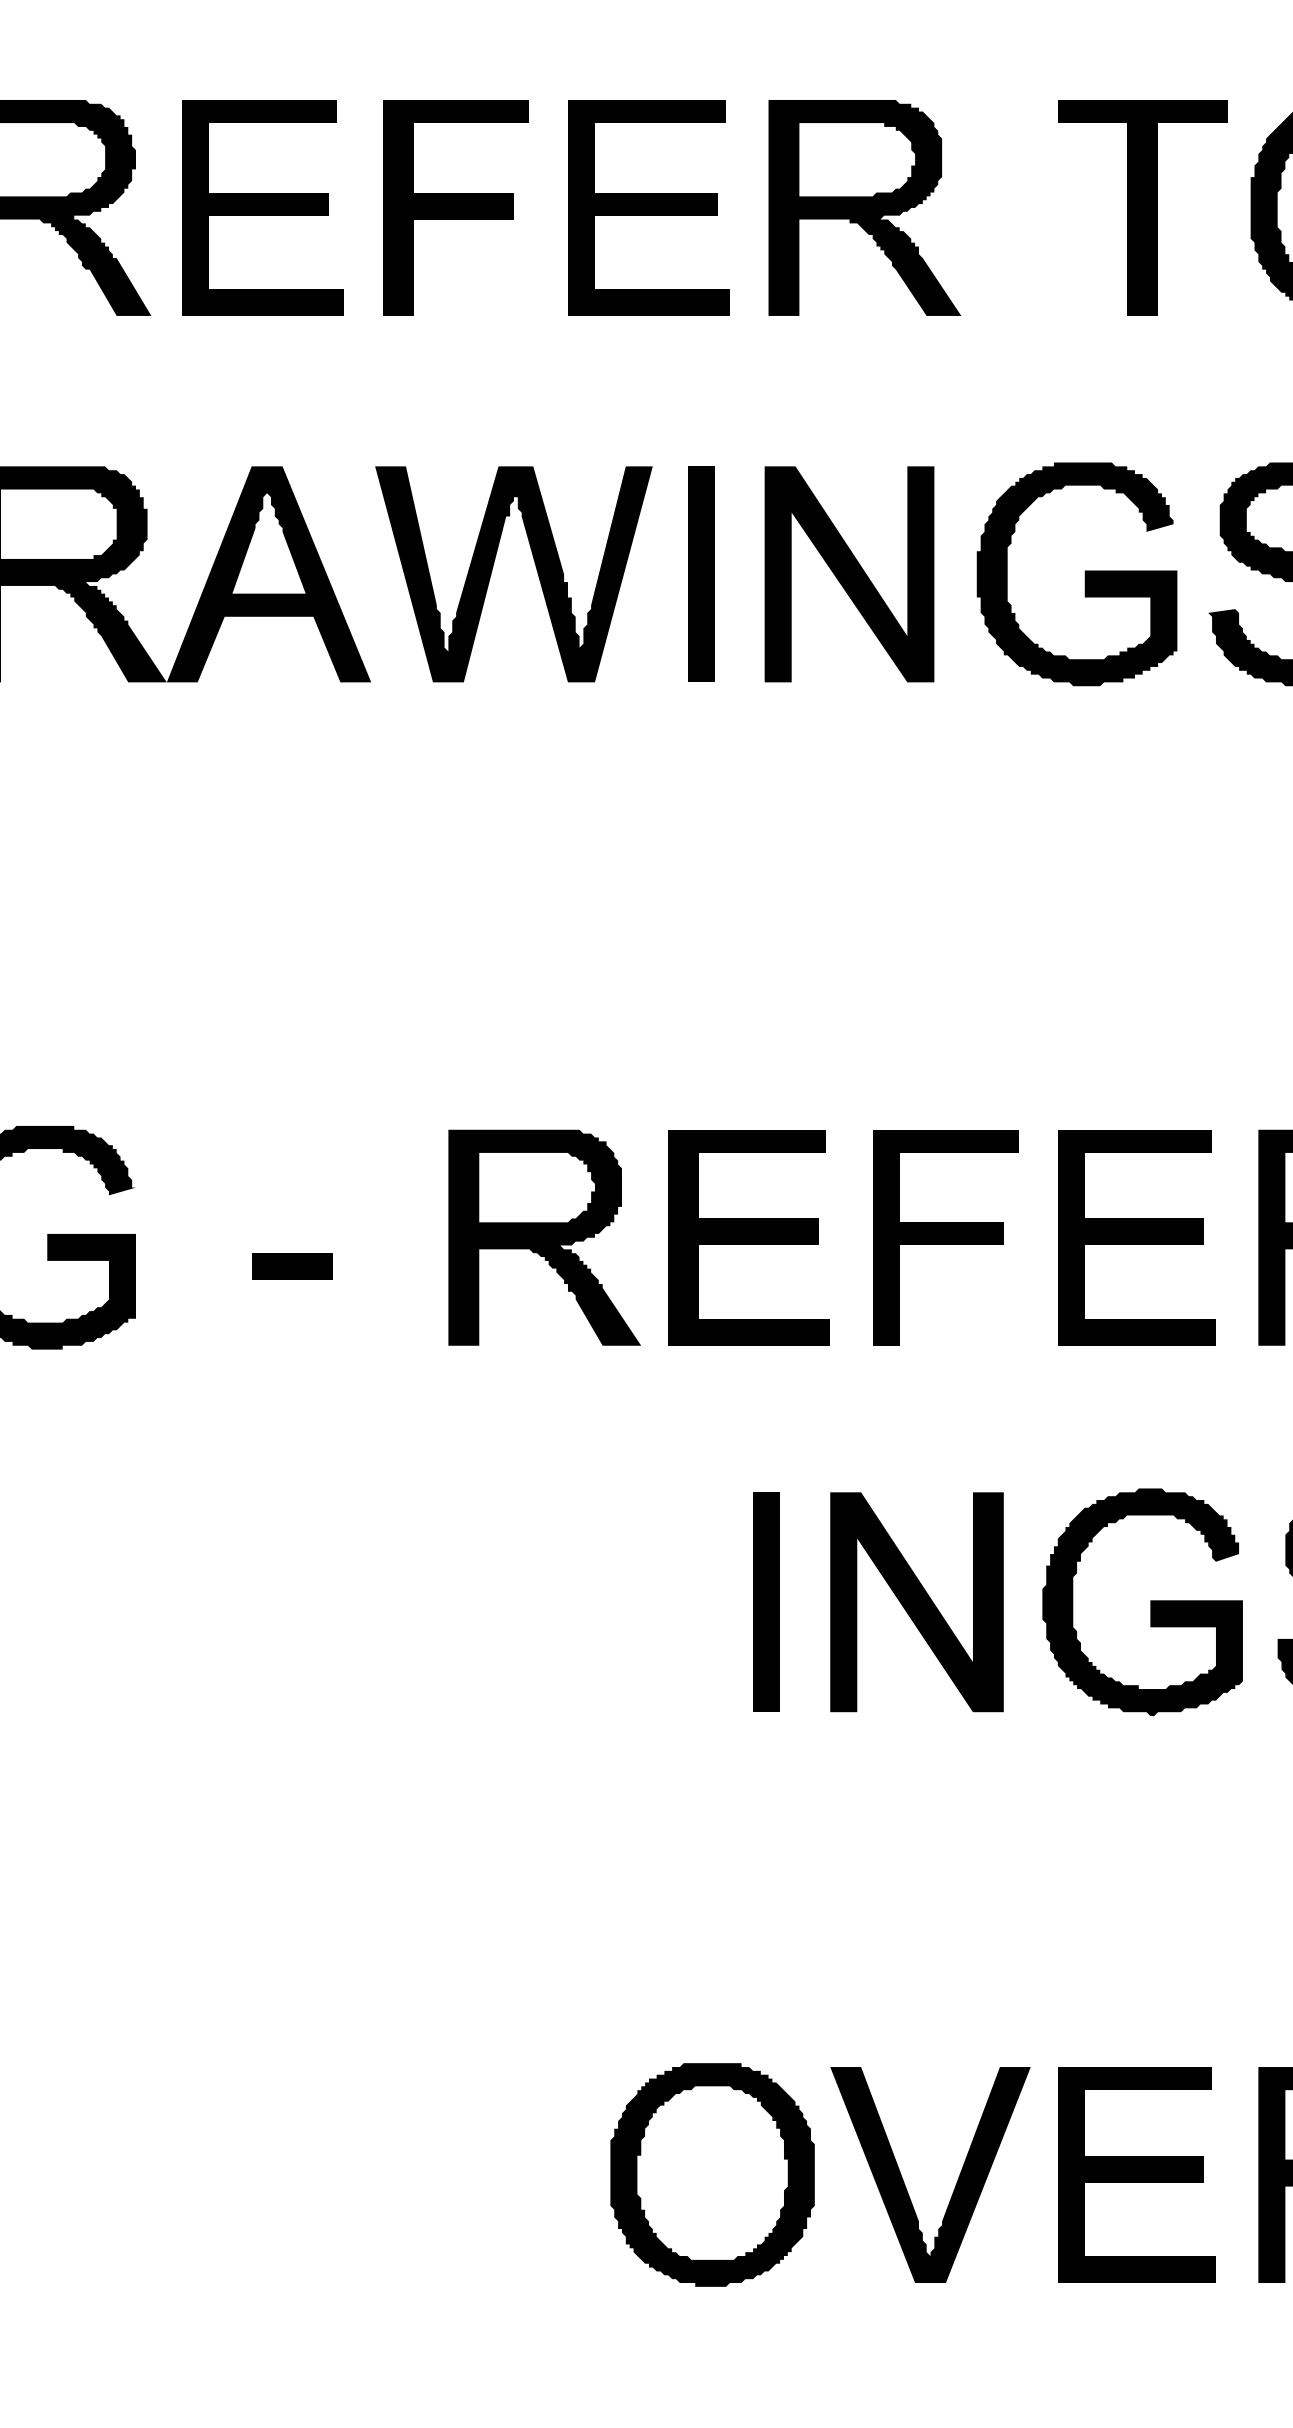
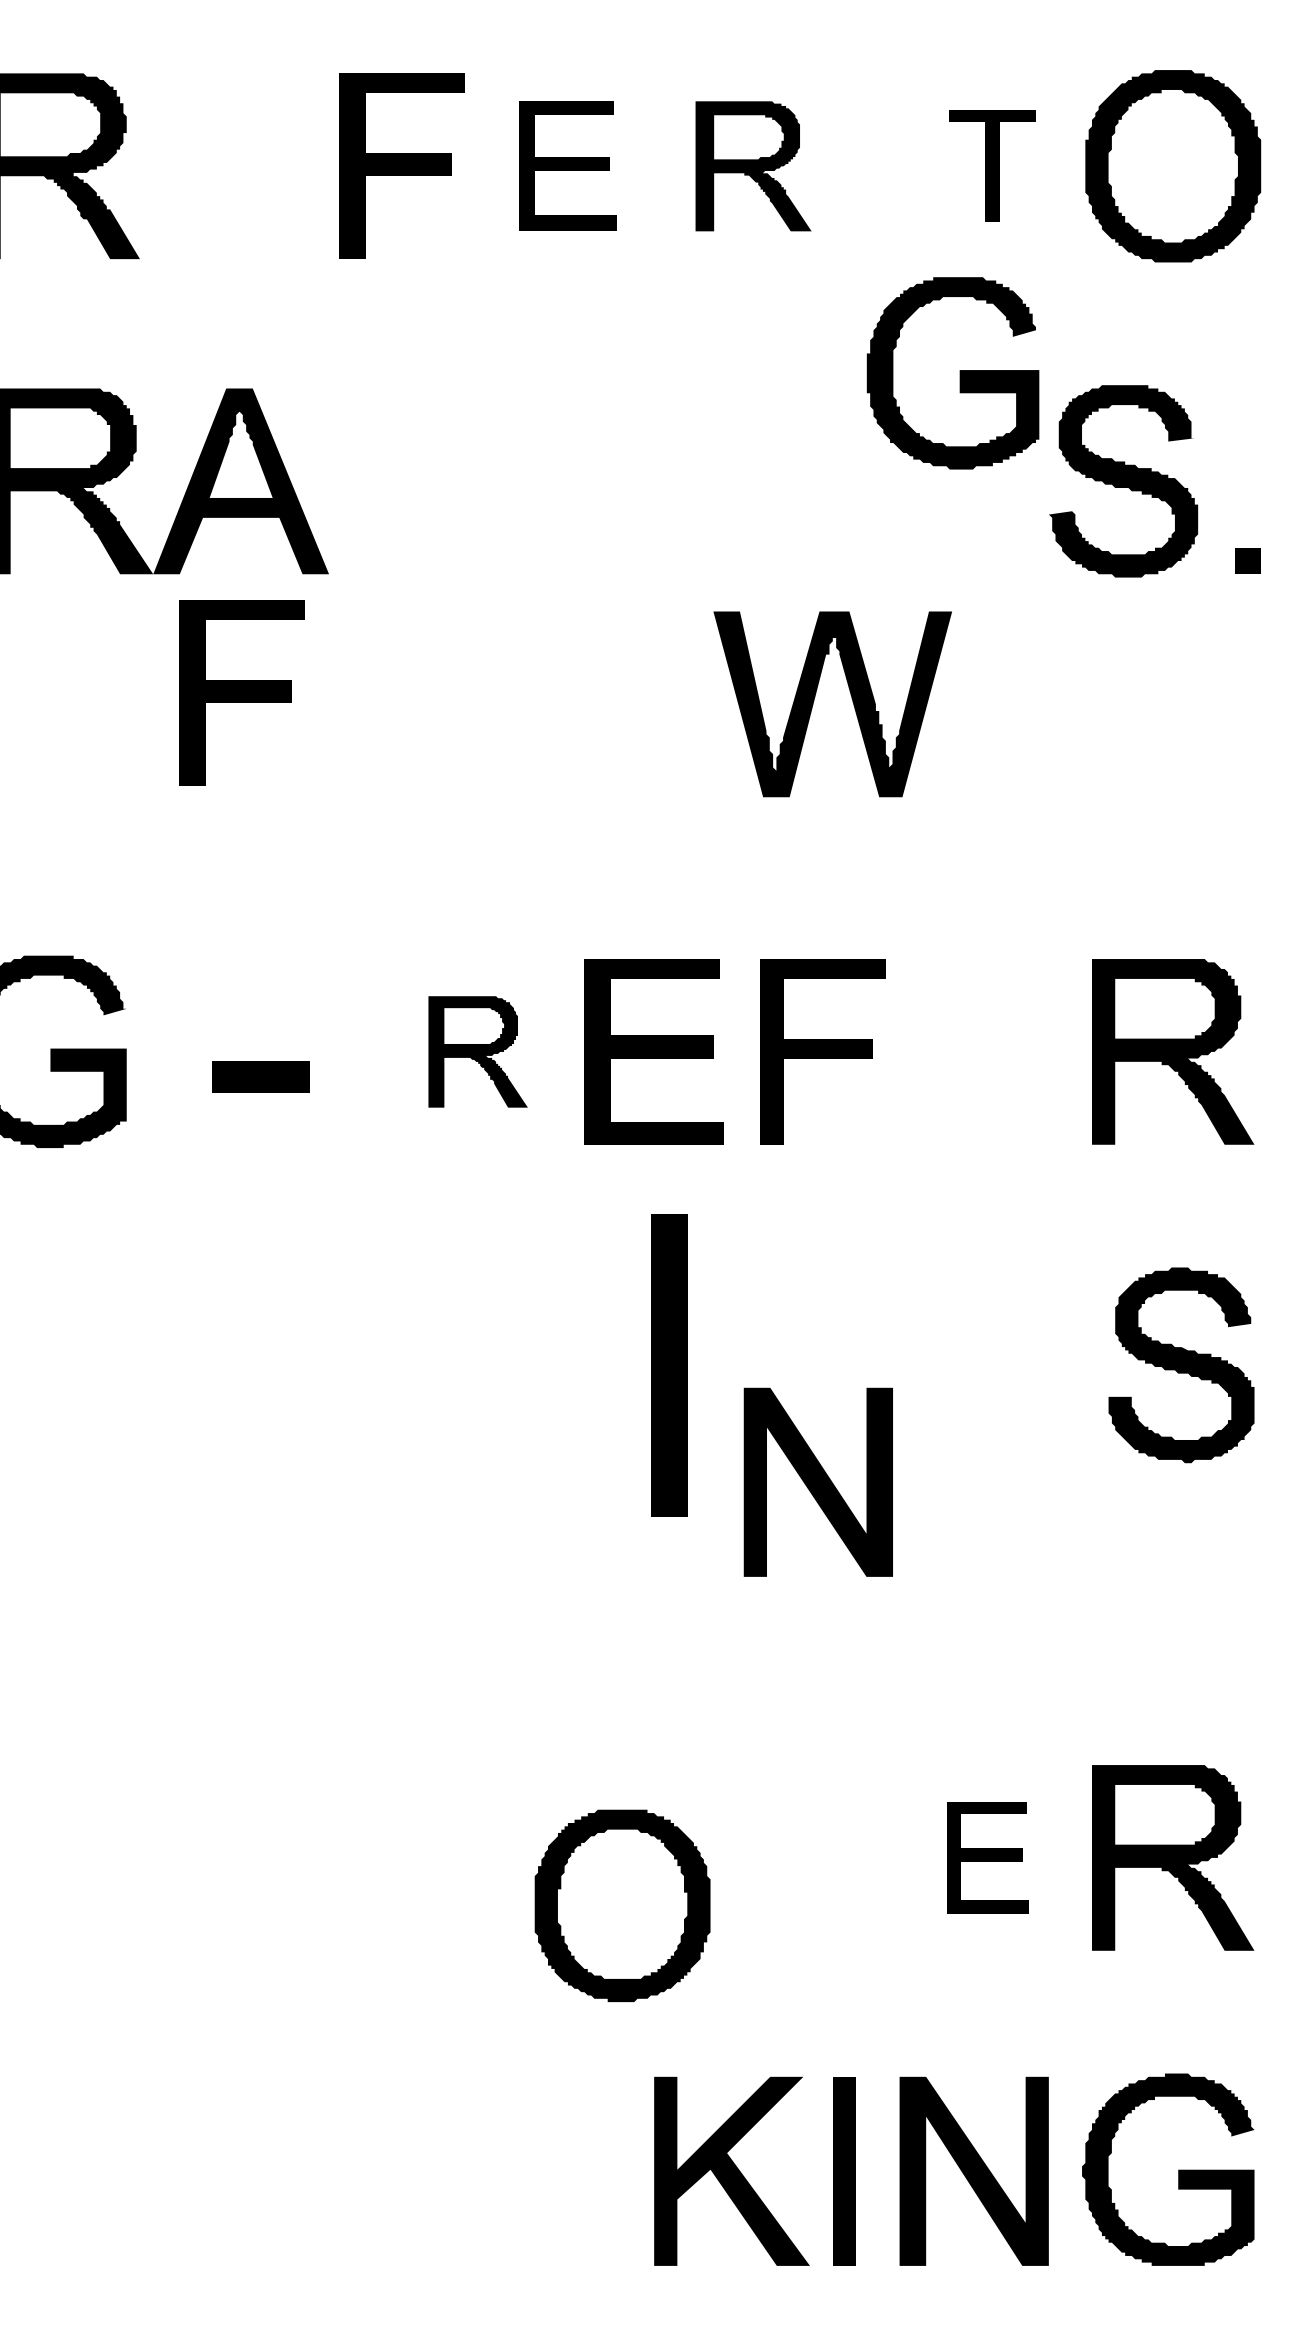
part: (648, 207) -> (567, 165), size x0.7
part: (1142, 207) -> (992, 165), size x0.6
fill: (262, 208) -> (235, 166), removed
part: (864, 208) -> (753, 166), size x0.7
part: (492, 571) -> (814, 701), moved
part: (700, 574) -> (612, 481), removed
fill: (849, 574) -> (740, 481), removed
part: (1084, 574) -> (959, 373), moved
part: (269, 819) -> (241, 692), added
part: (543, 1237) -> (477, 1051), size x0.6
part: (1136, 1237) -> (987, 1051), removed
part: (291, 1266) -> (260, 1076), size x1.4
part: (915, 1601) -> (817, 1481), moved
part: (765, 1602) -> (668, 1365), size x1.6
fill: (1142, 1602) -> (992, 1365), removed
part: (712, 2174) -> (622, 1905), moved
fill: (929, 2174) -> (809, 1857), removed
part: (1136, 2174) -> (987, 1857), size x0.6

